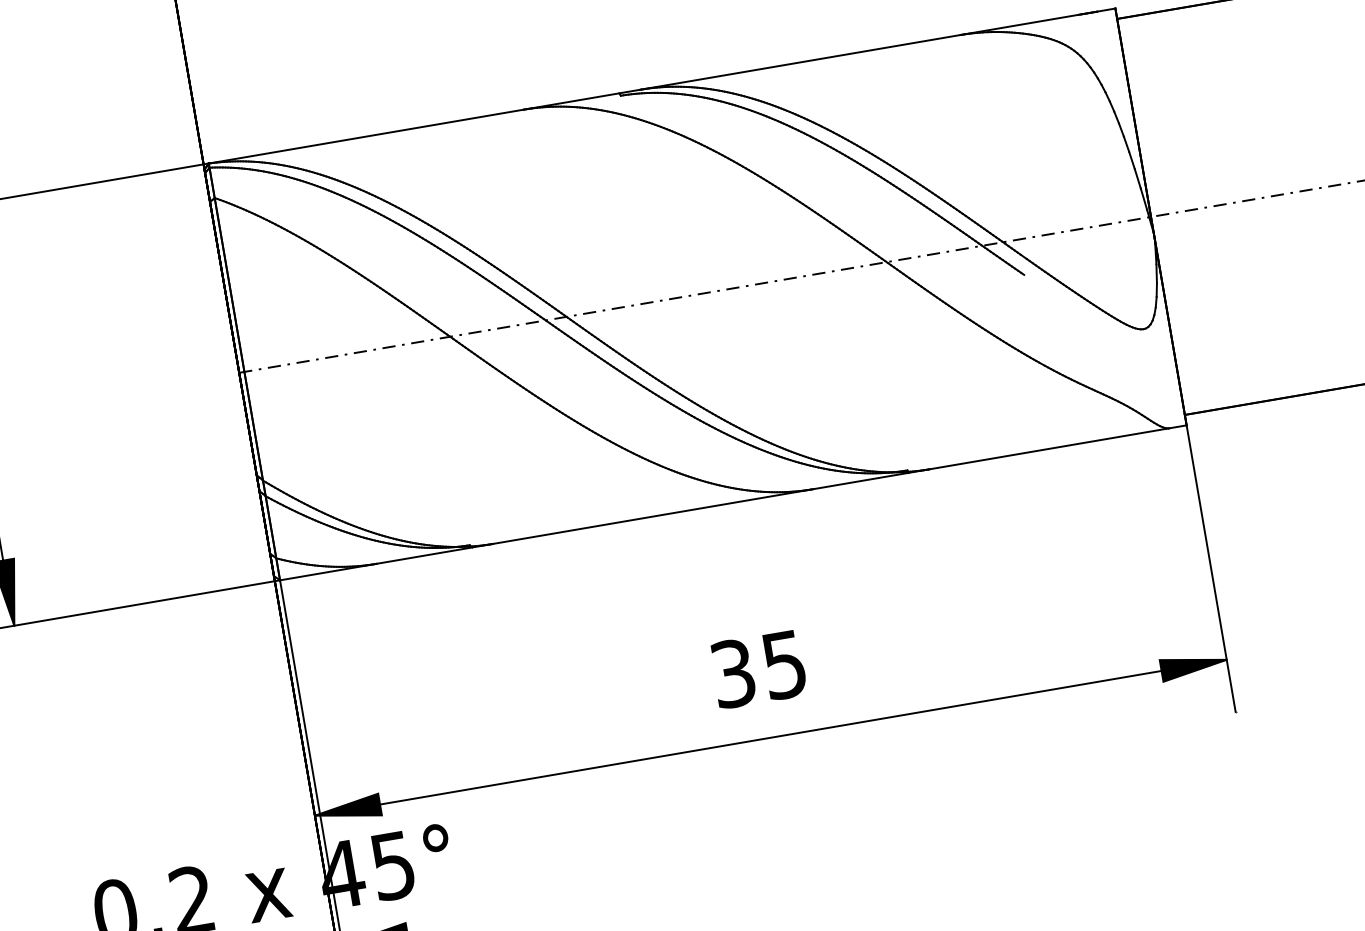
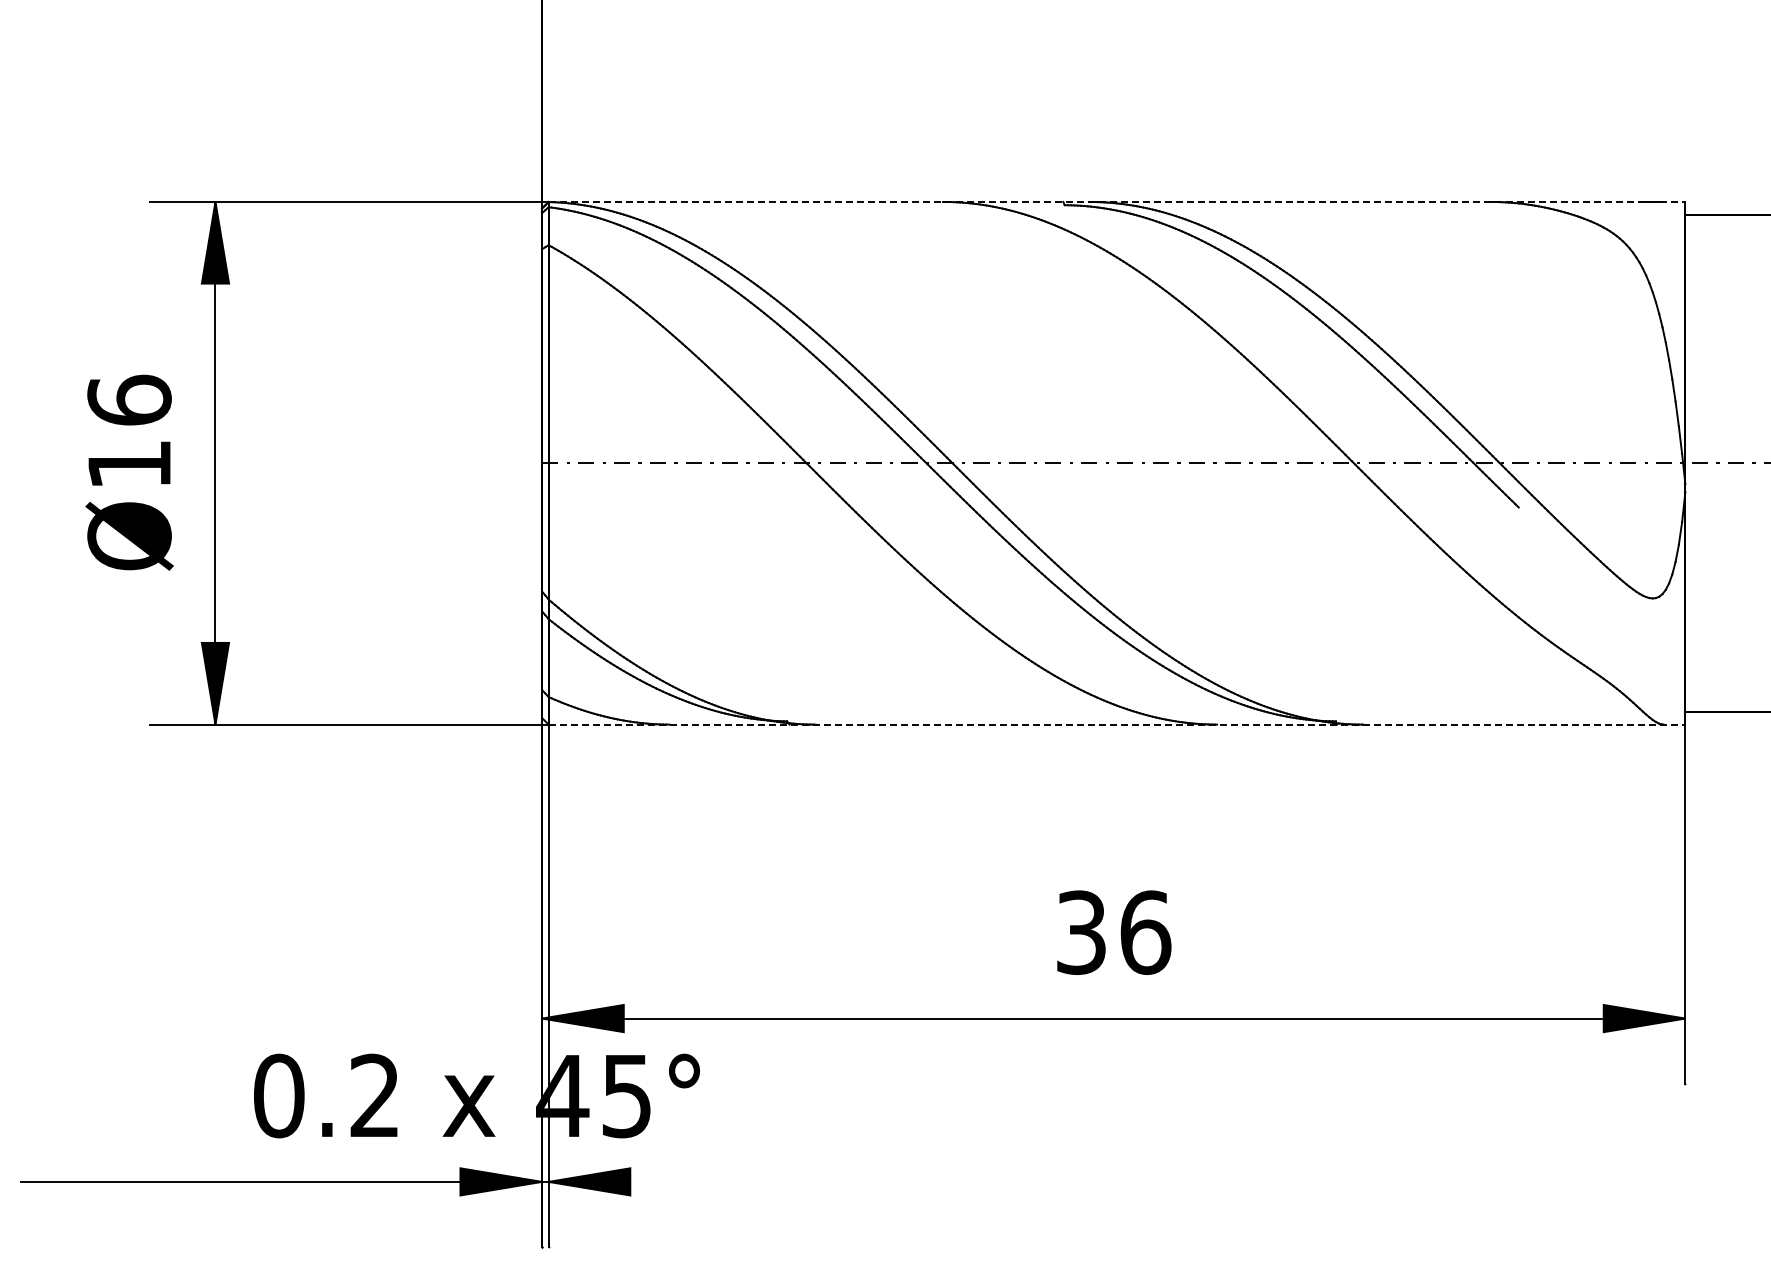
line: (662, 85) -> (1117, 201), solid -> dashed
line: (733, 502) -> (1117, 724), solid -> dashed
text: (784, 664) -> (1145, 932), 35 -> 36

